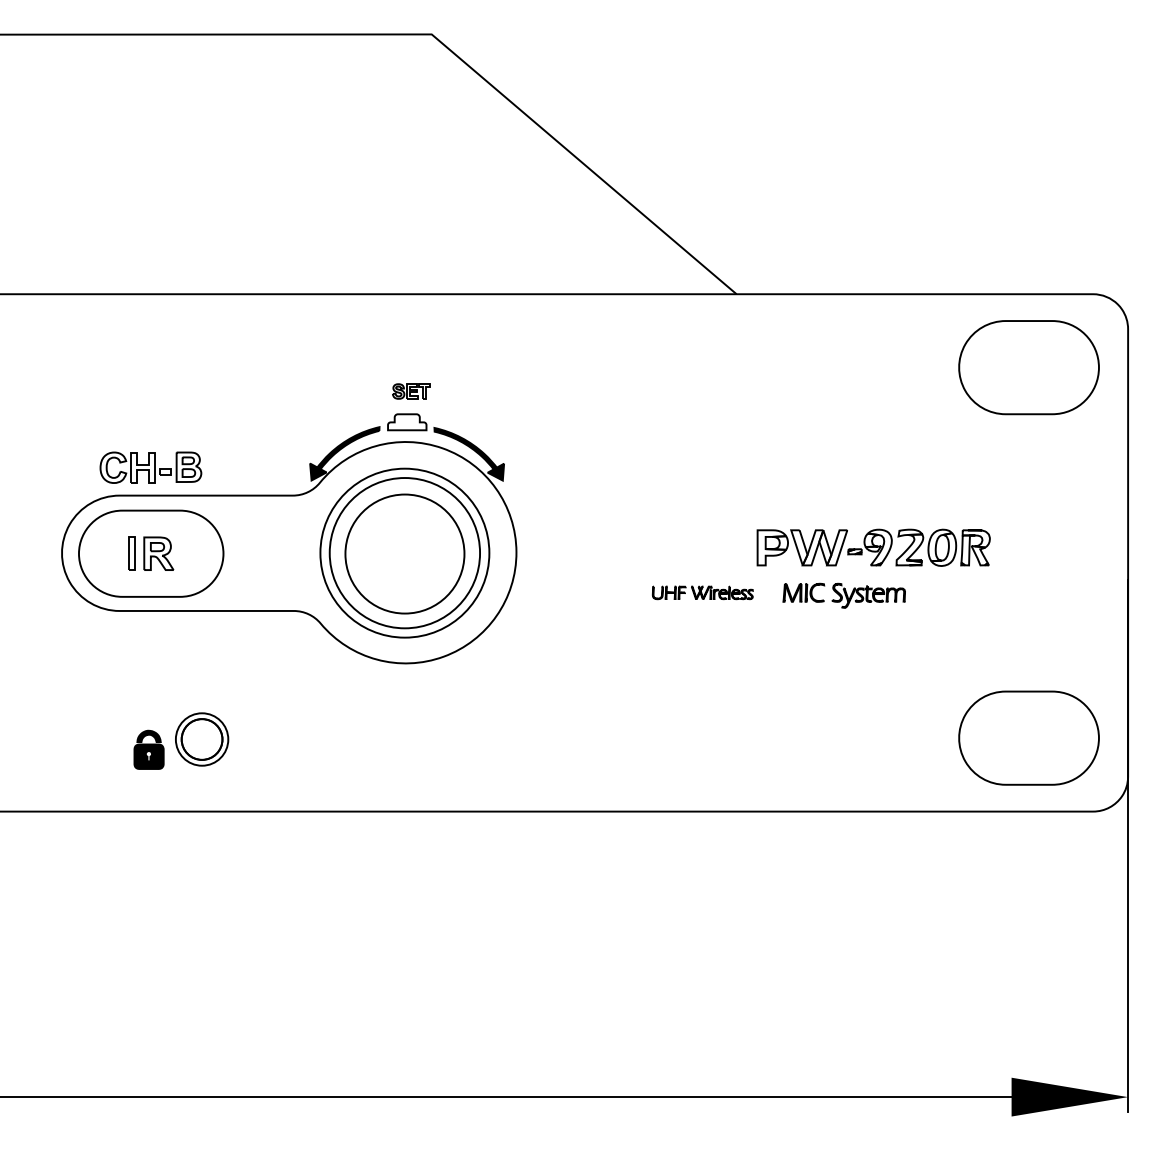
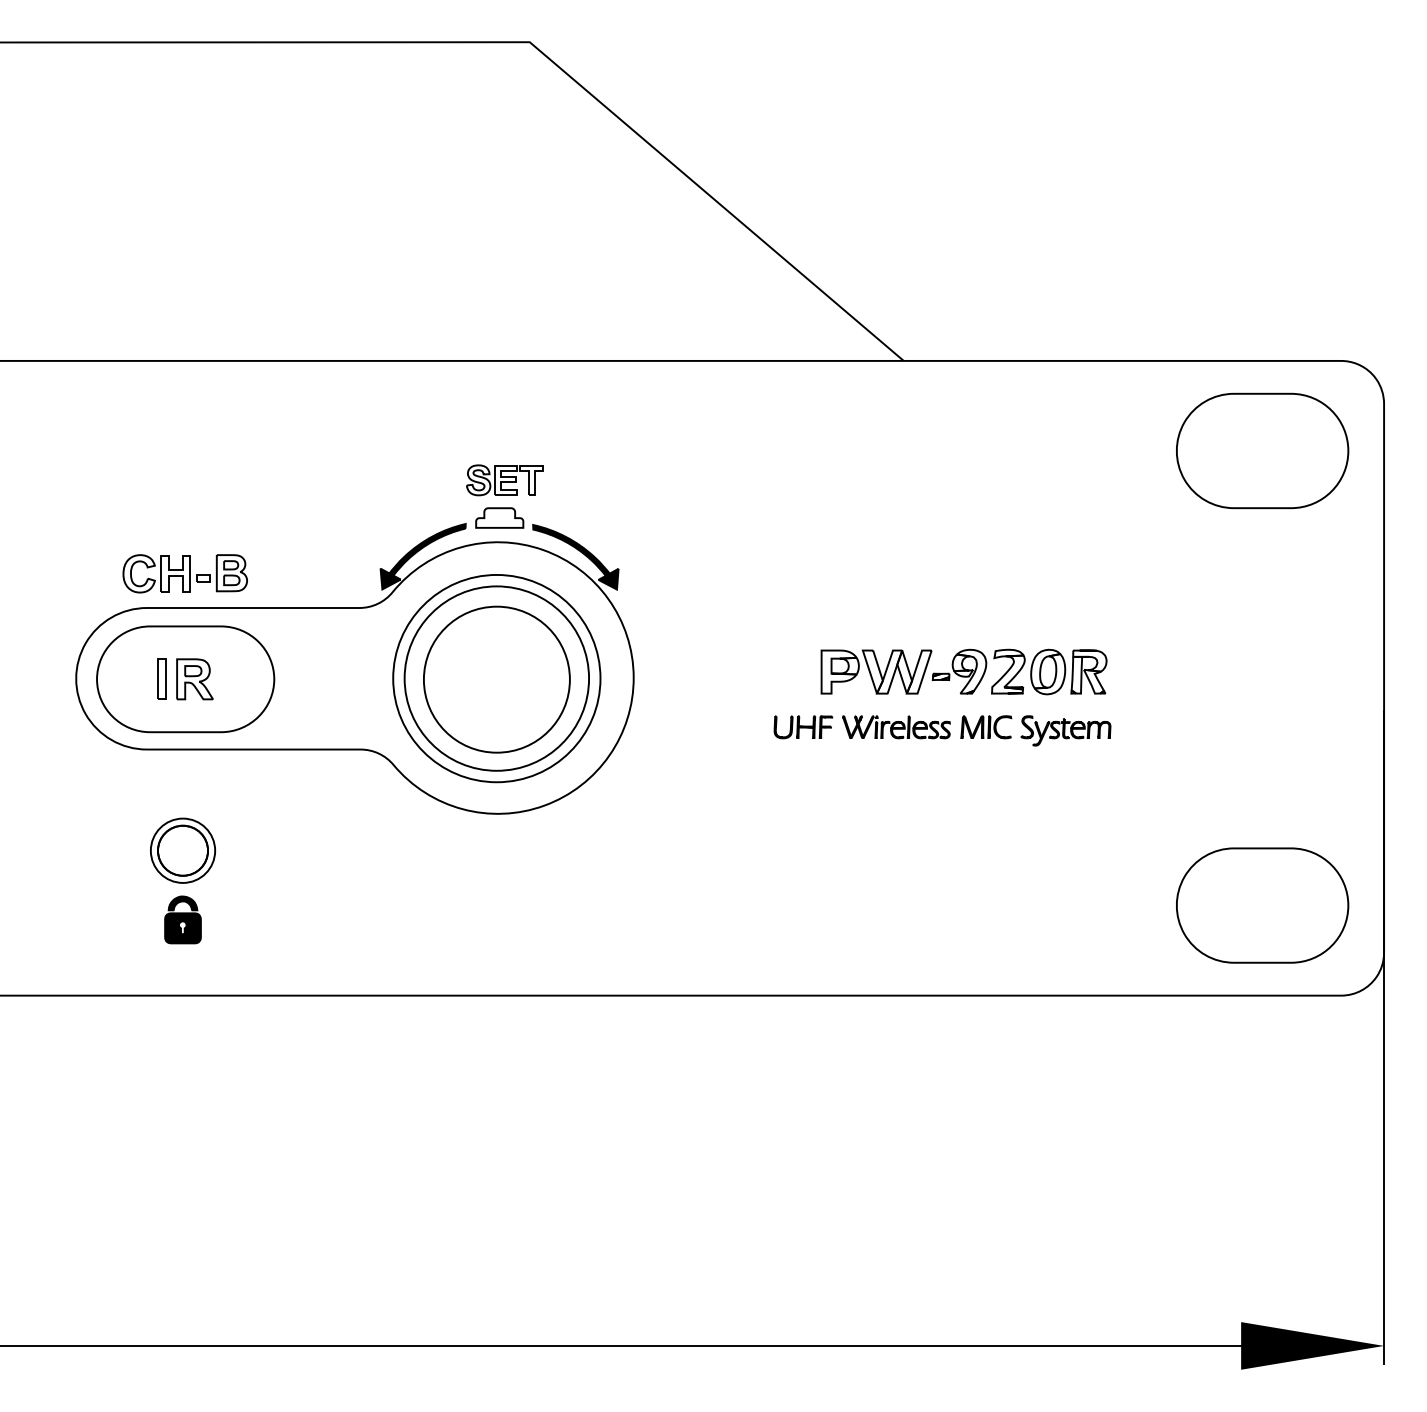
part: (411, 391) -> (504, 480), size x1.67
part: (873, 547) -> (963, 671), moved
part: (702, 592) -> (861, 726), size x1.43
part: (202, 739) -> (183, 850), moved

